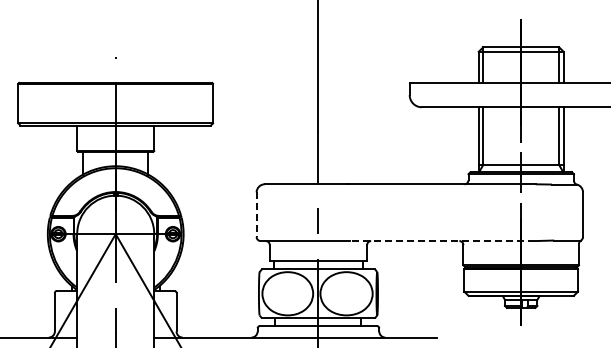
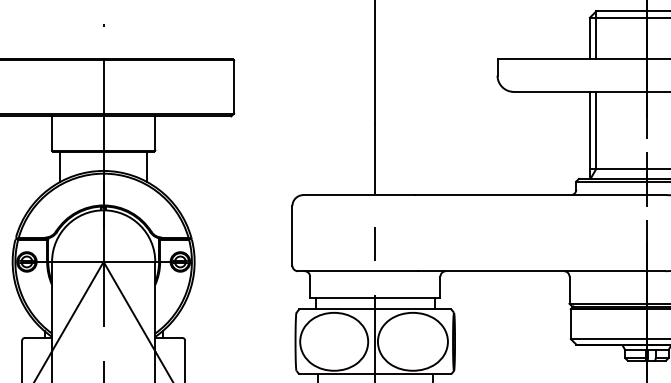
line: (256, 215) -> (292, 236), dashed -> solid
line: (442, 241) -> (541, 271), dashed -> solid

